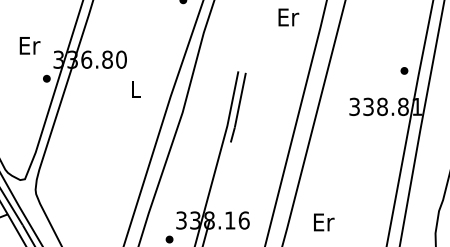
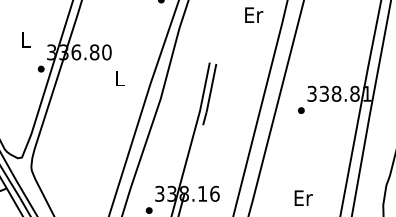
text: (29, 45) -> (25, 39), Er -> L
part: (404, 70) -> (301, 110), moved
text: (324, 222) -> (304, 198), moved

